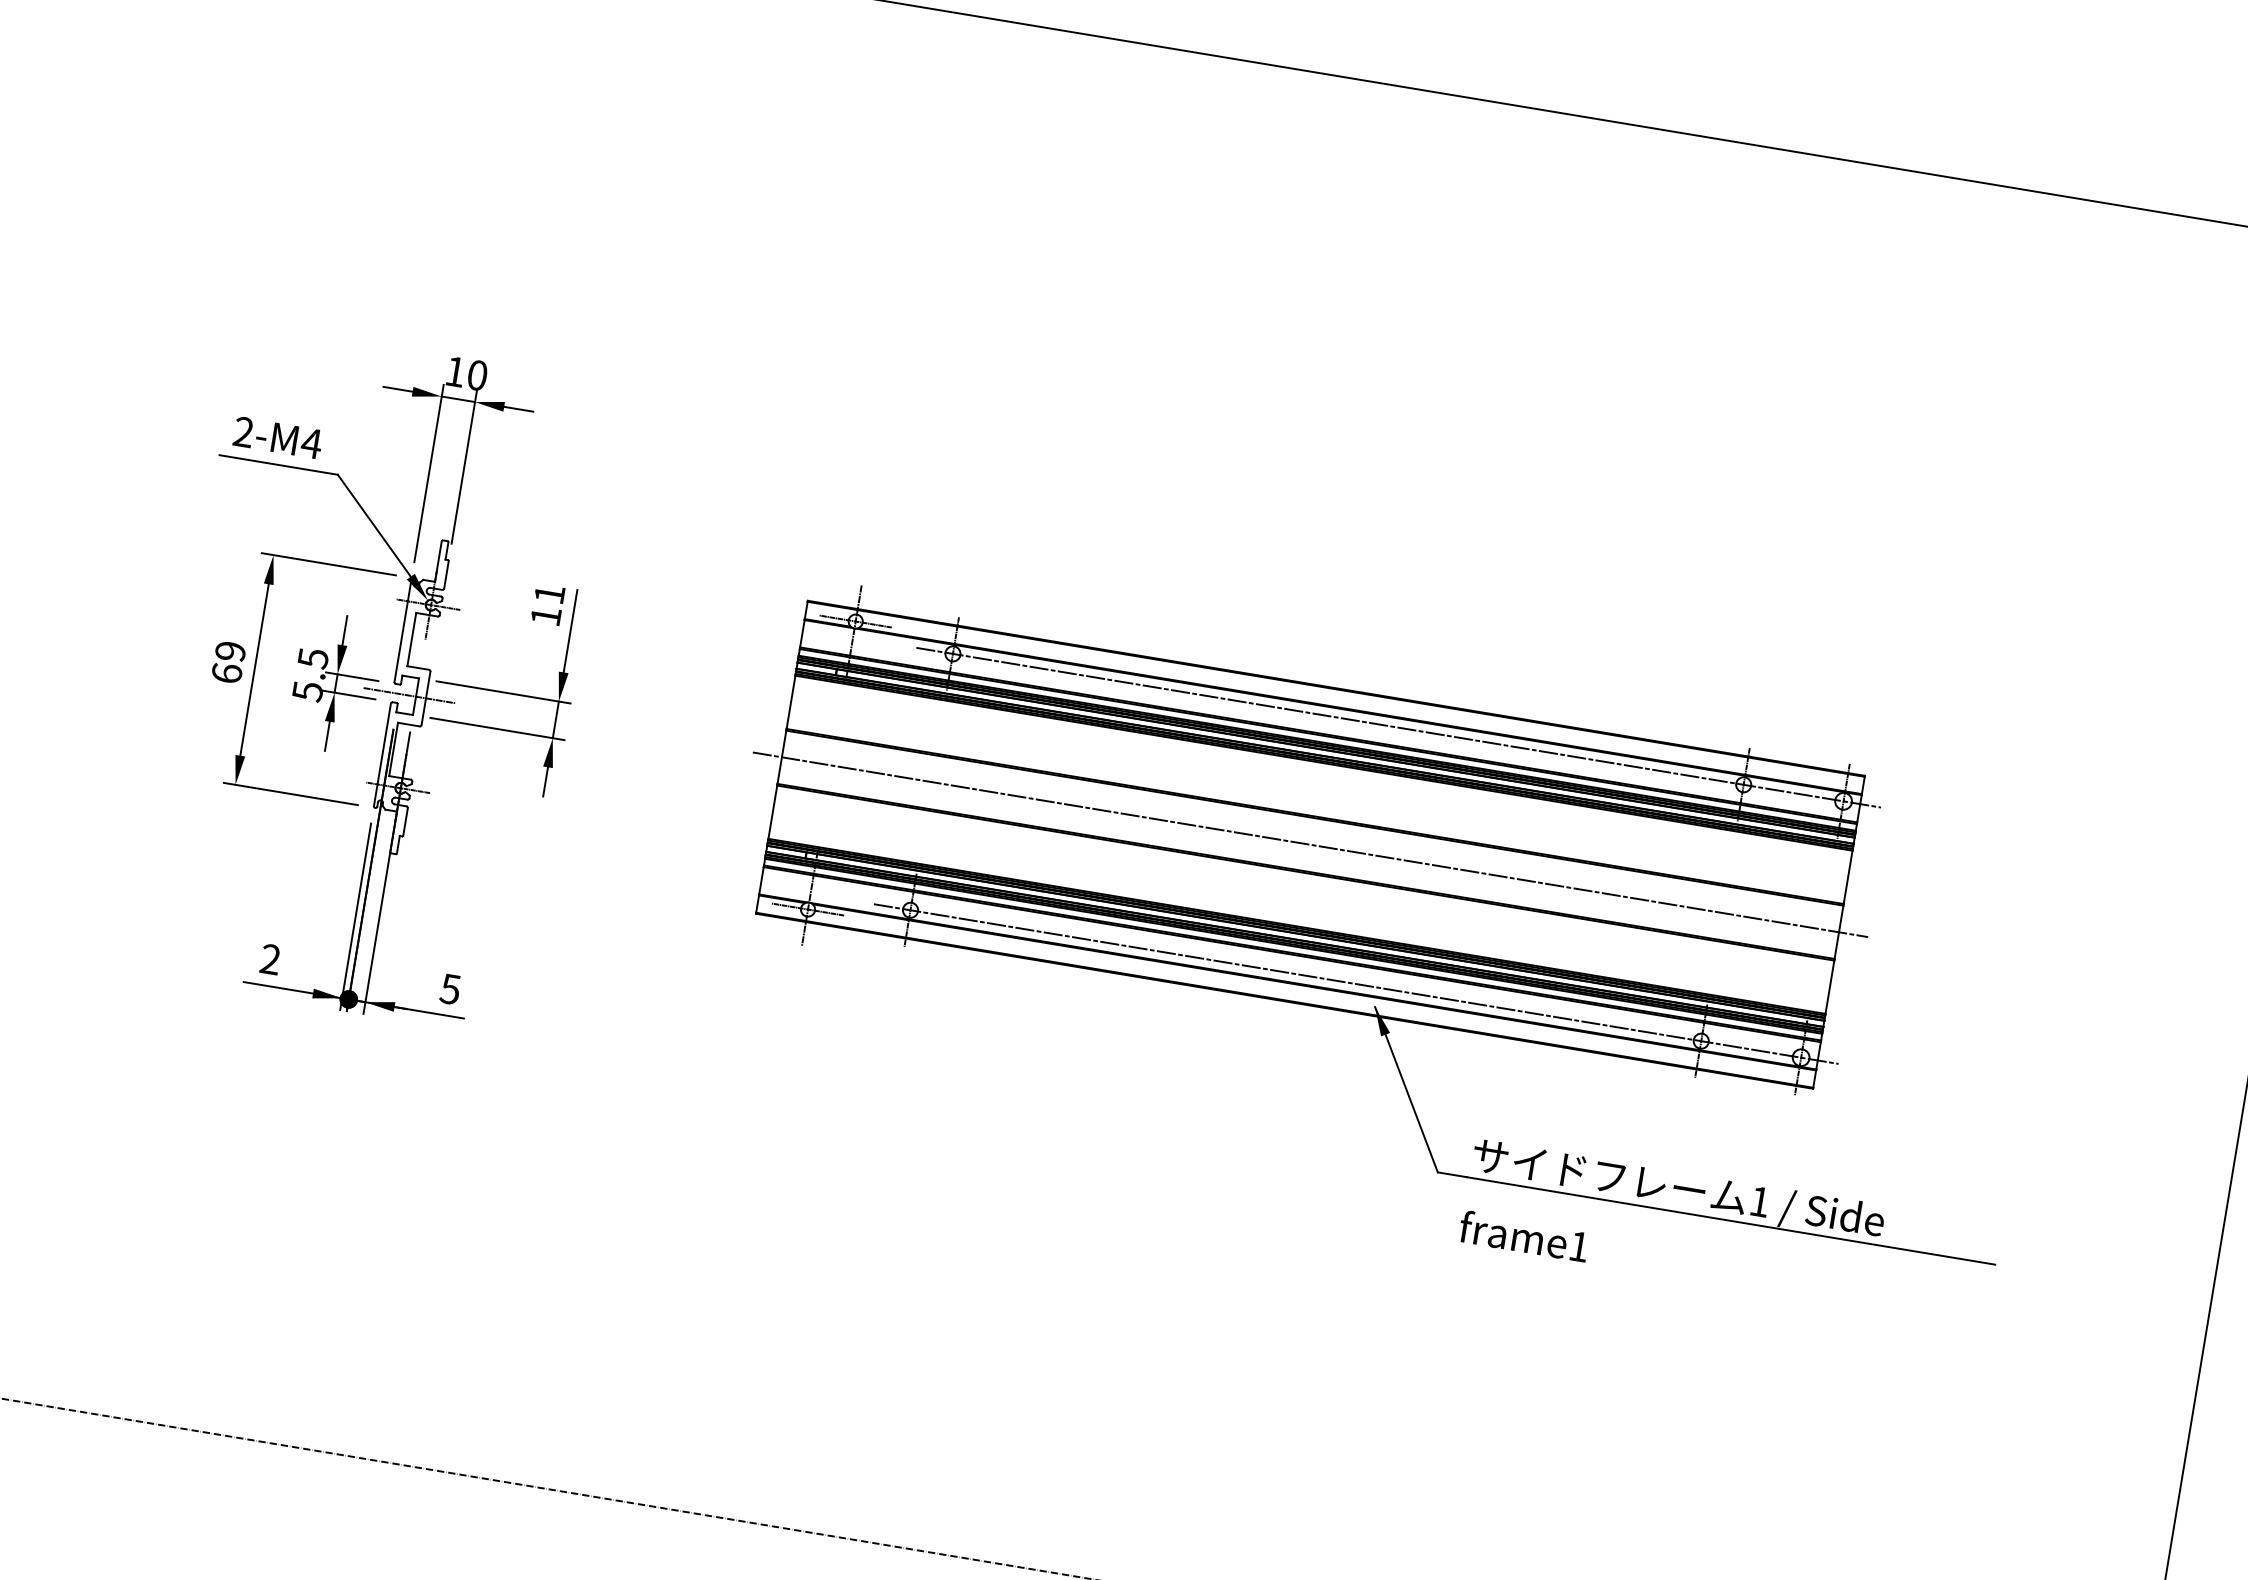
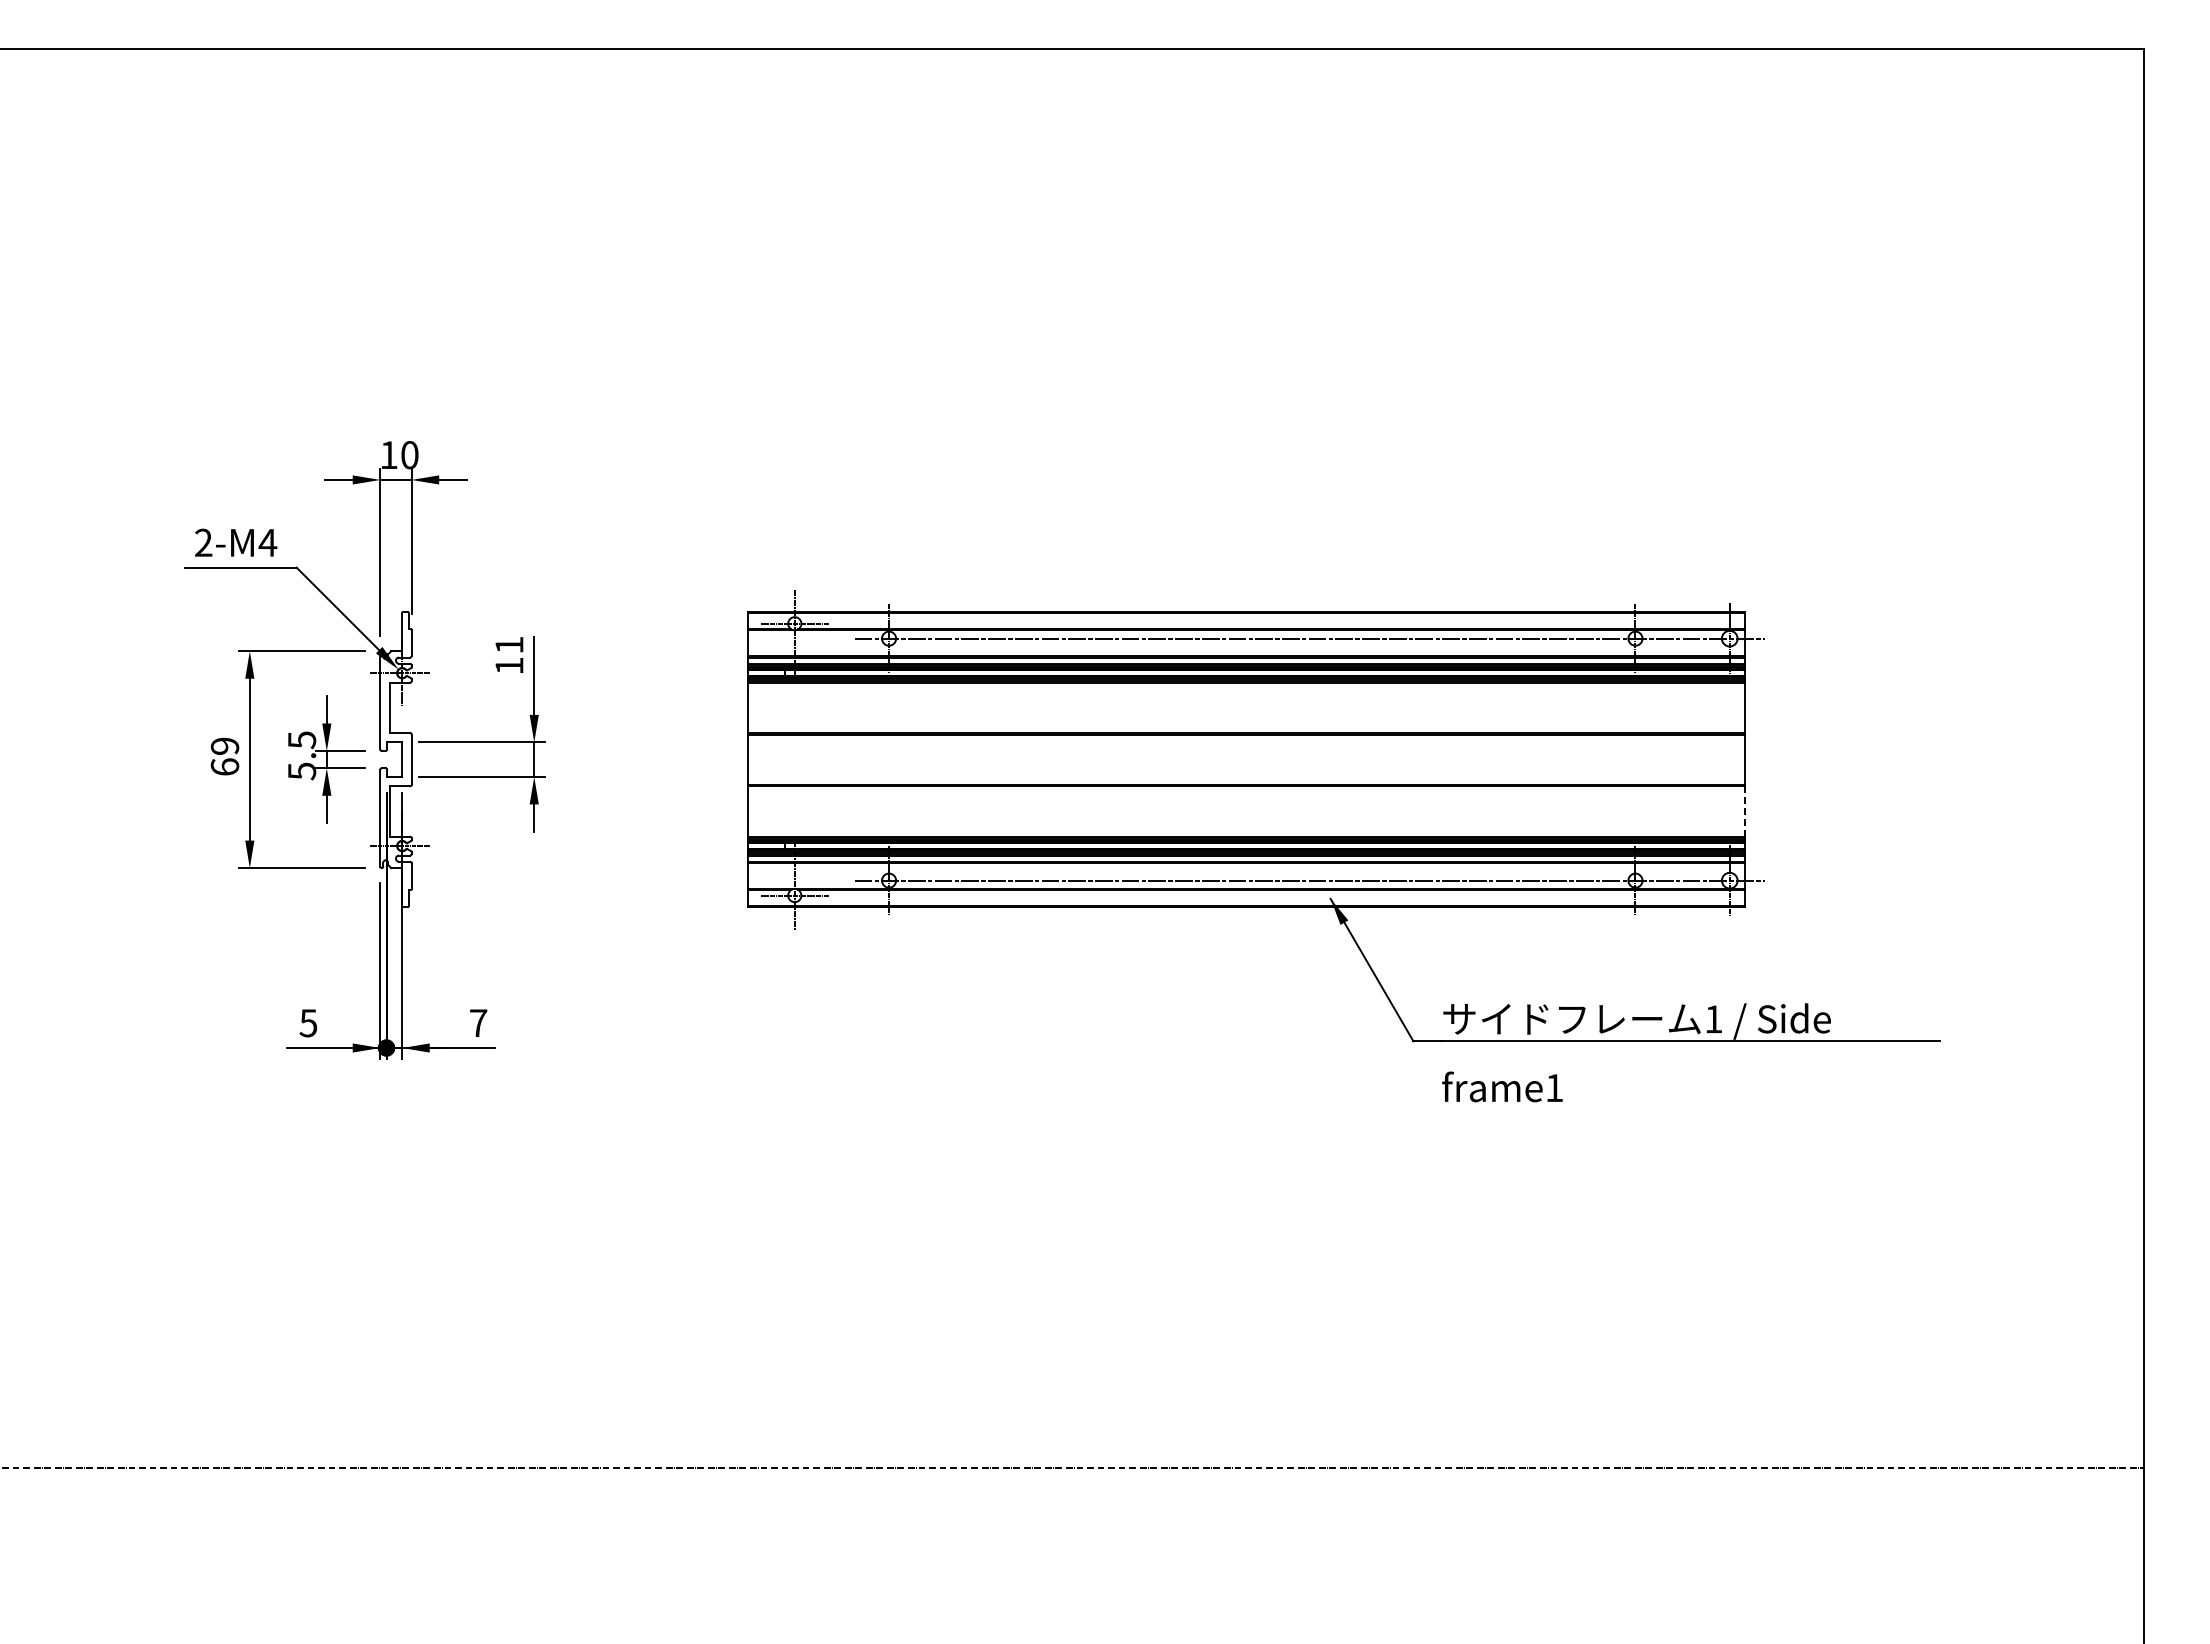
line: (408, 695) -> (395, 759), removed
line: (1310, 844) -> (1246, 759), removed
text: (270, 959) -> (308, 1023), 2 -> 5
line: (1829, 988) -> (1745, 812), solid -> dashed
text: (450, 989) -> (478, 1023), 5 -> 7

